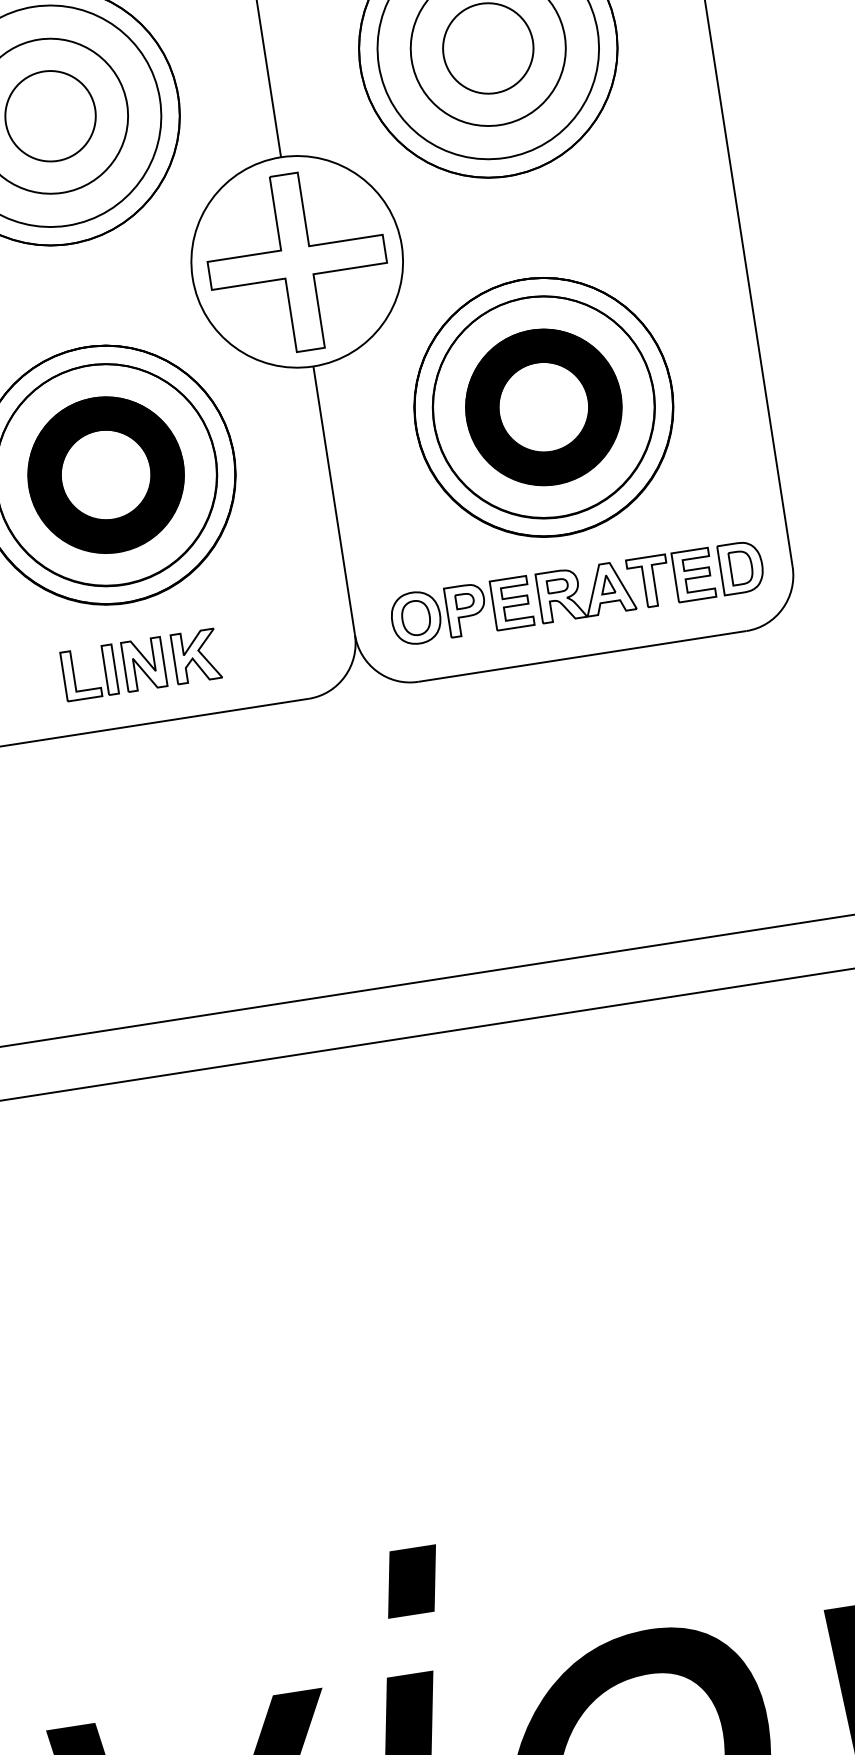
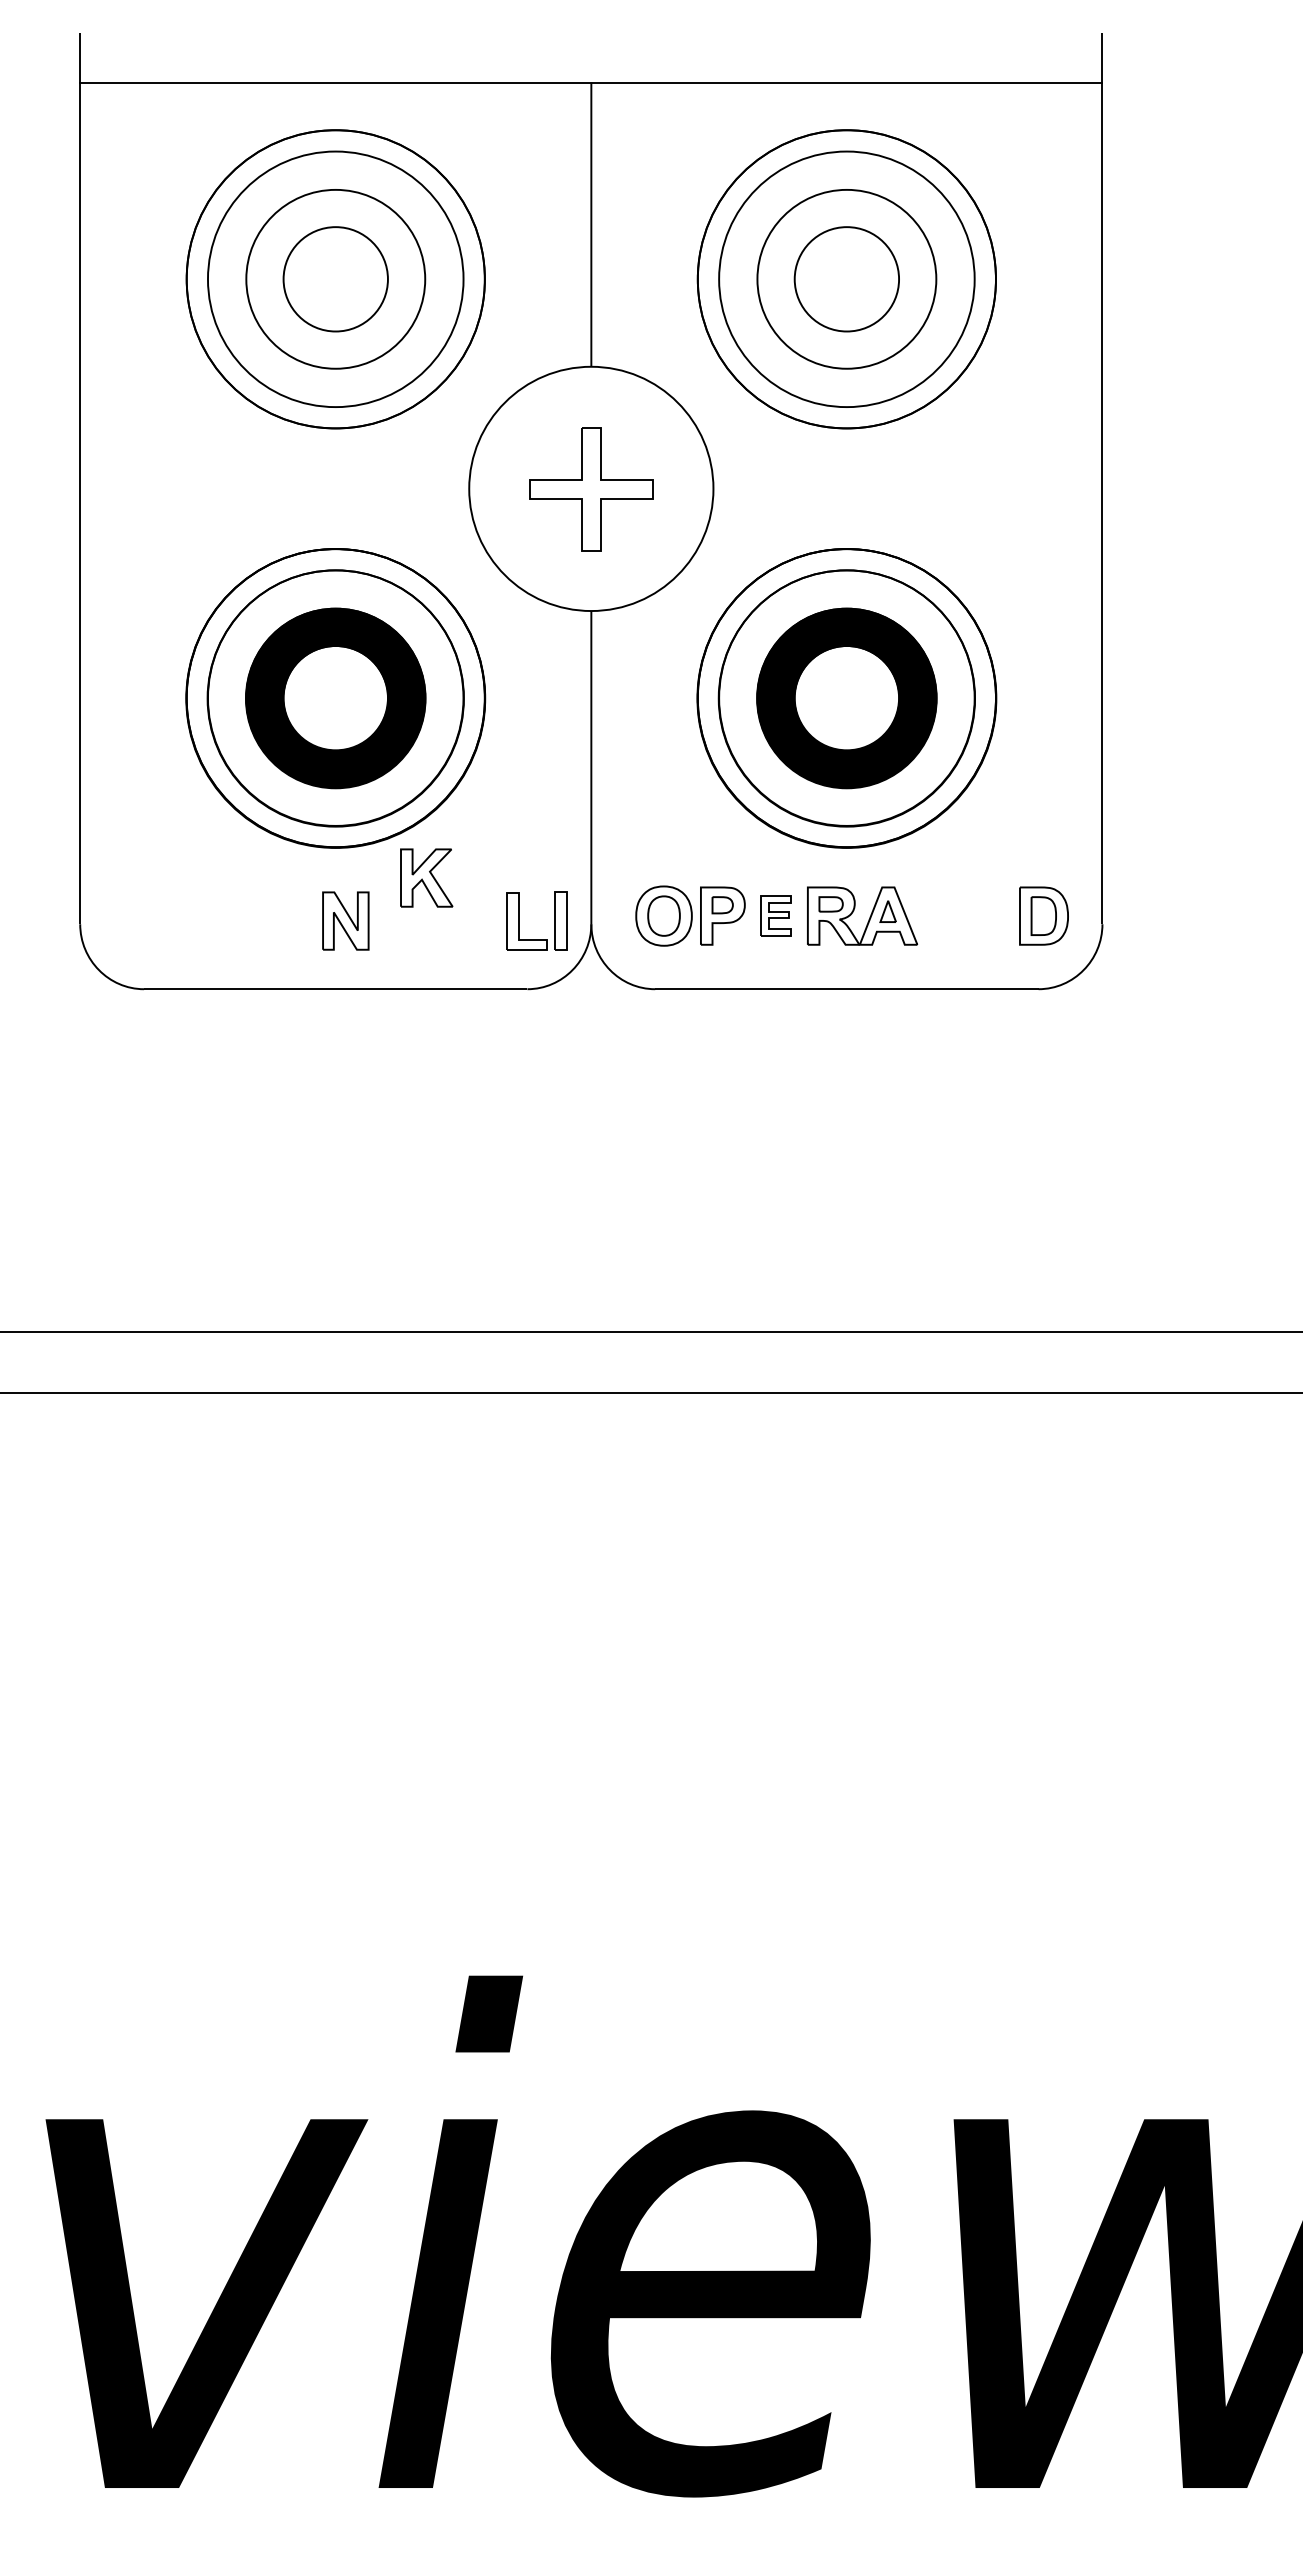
part: (297, 262) -> (591, 489), size x0.6
part: (670, 578) -> (961, 915), removed
part: (511, 602) -> (775, 915), size x0.7
part: (196, 655) -> (426, 877), moved
part: (74, 674) -> (519, 920), moved

